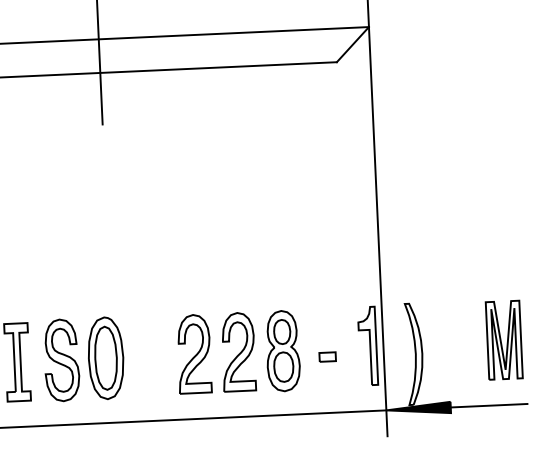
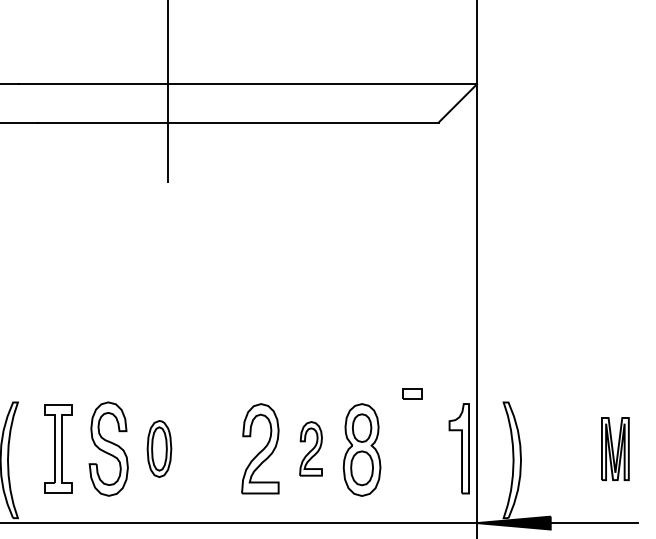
part: (504, 339) -> (615, 448), size x0.7
part: (237, 351) -> (310, 448), size x0.6
part: (327, 356) -> (412, 393), moved
part: (106, 357) -> (159, 448), size x0.6

